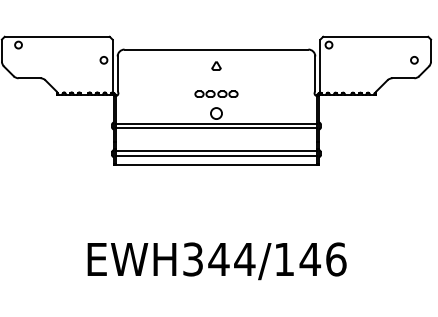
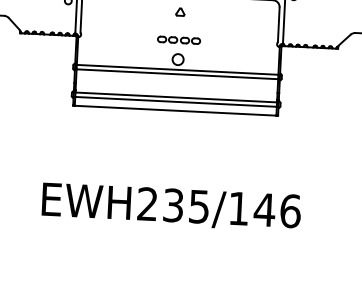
text: (219, 259) -> (173, 205), EWH344/146 -> EWH235/146

